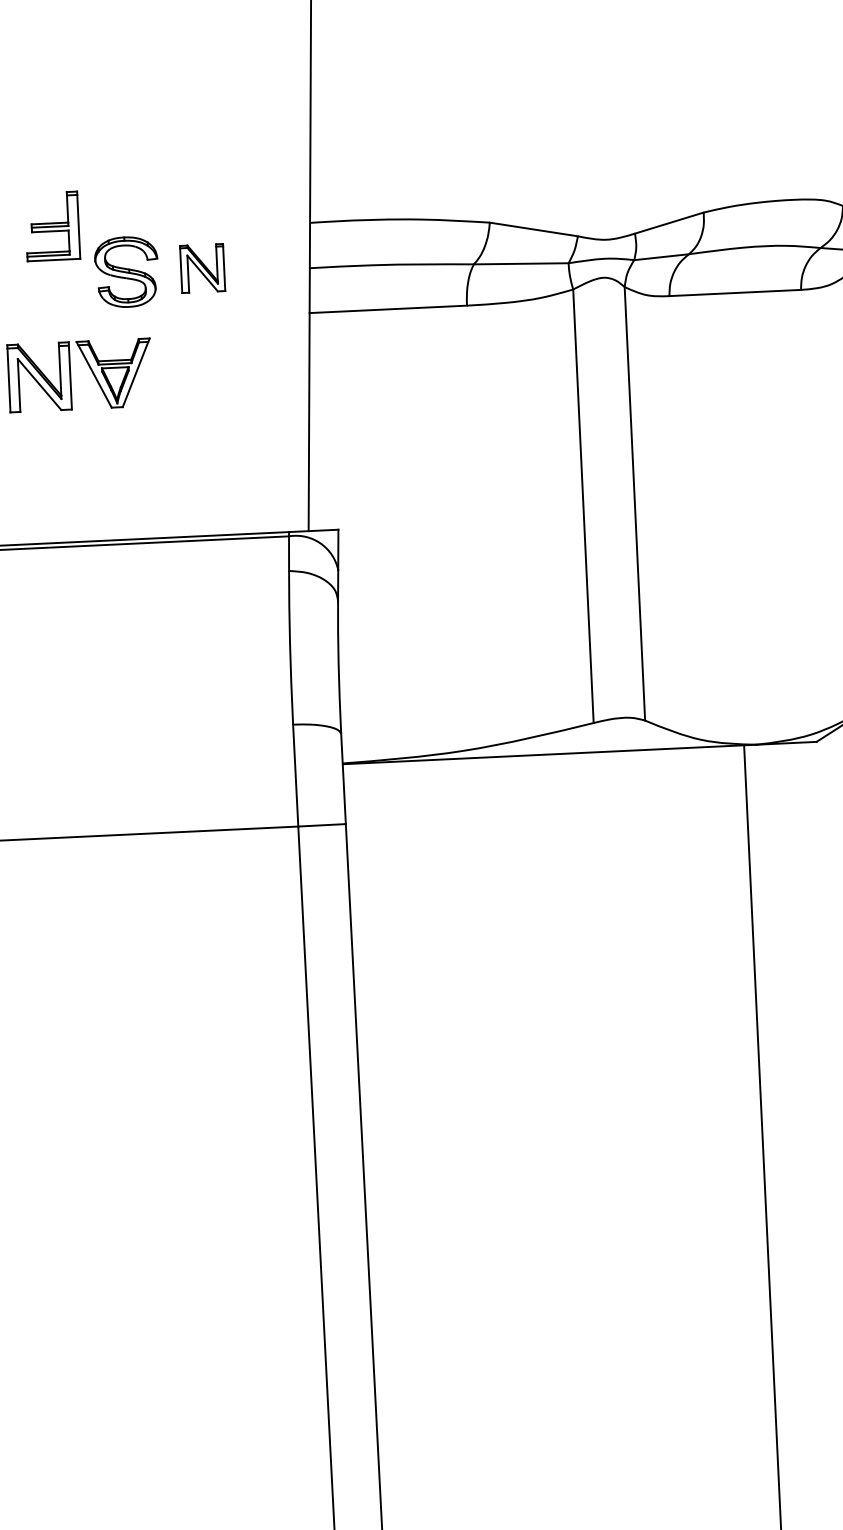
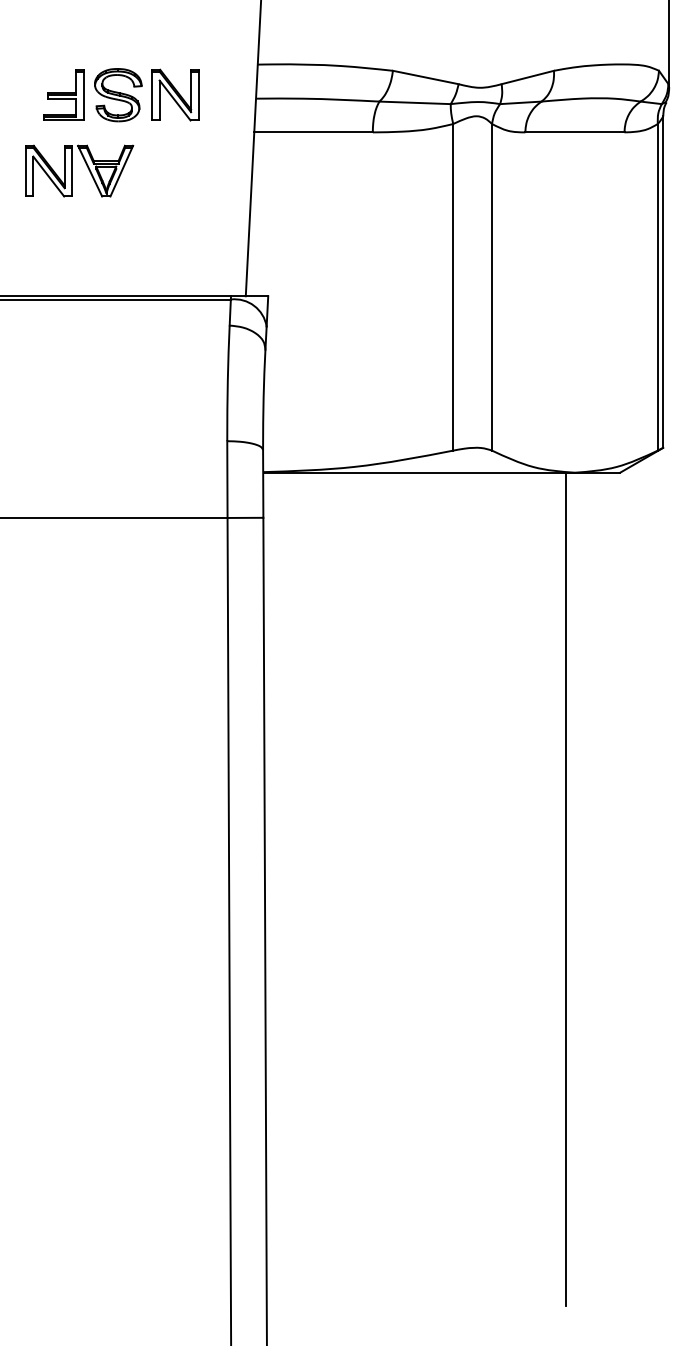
part: (51, 225) -> (63, 94), moved
part: (202, 267) -> (175, 94), size x1.43

